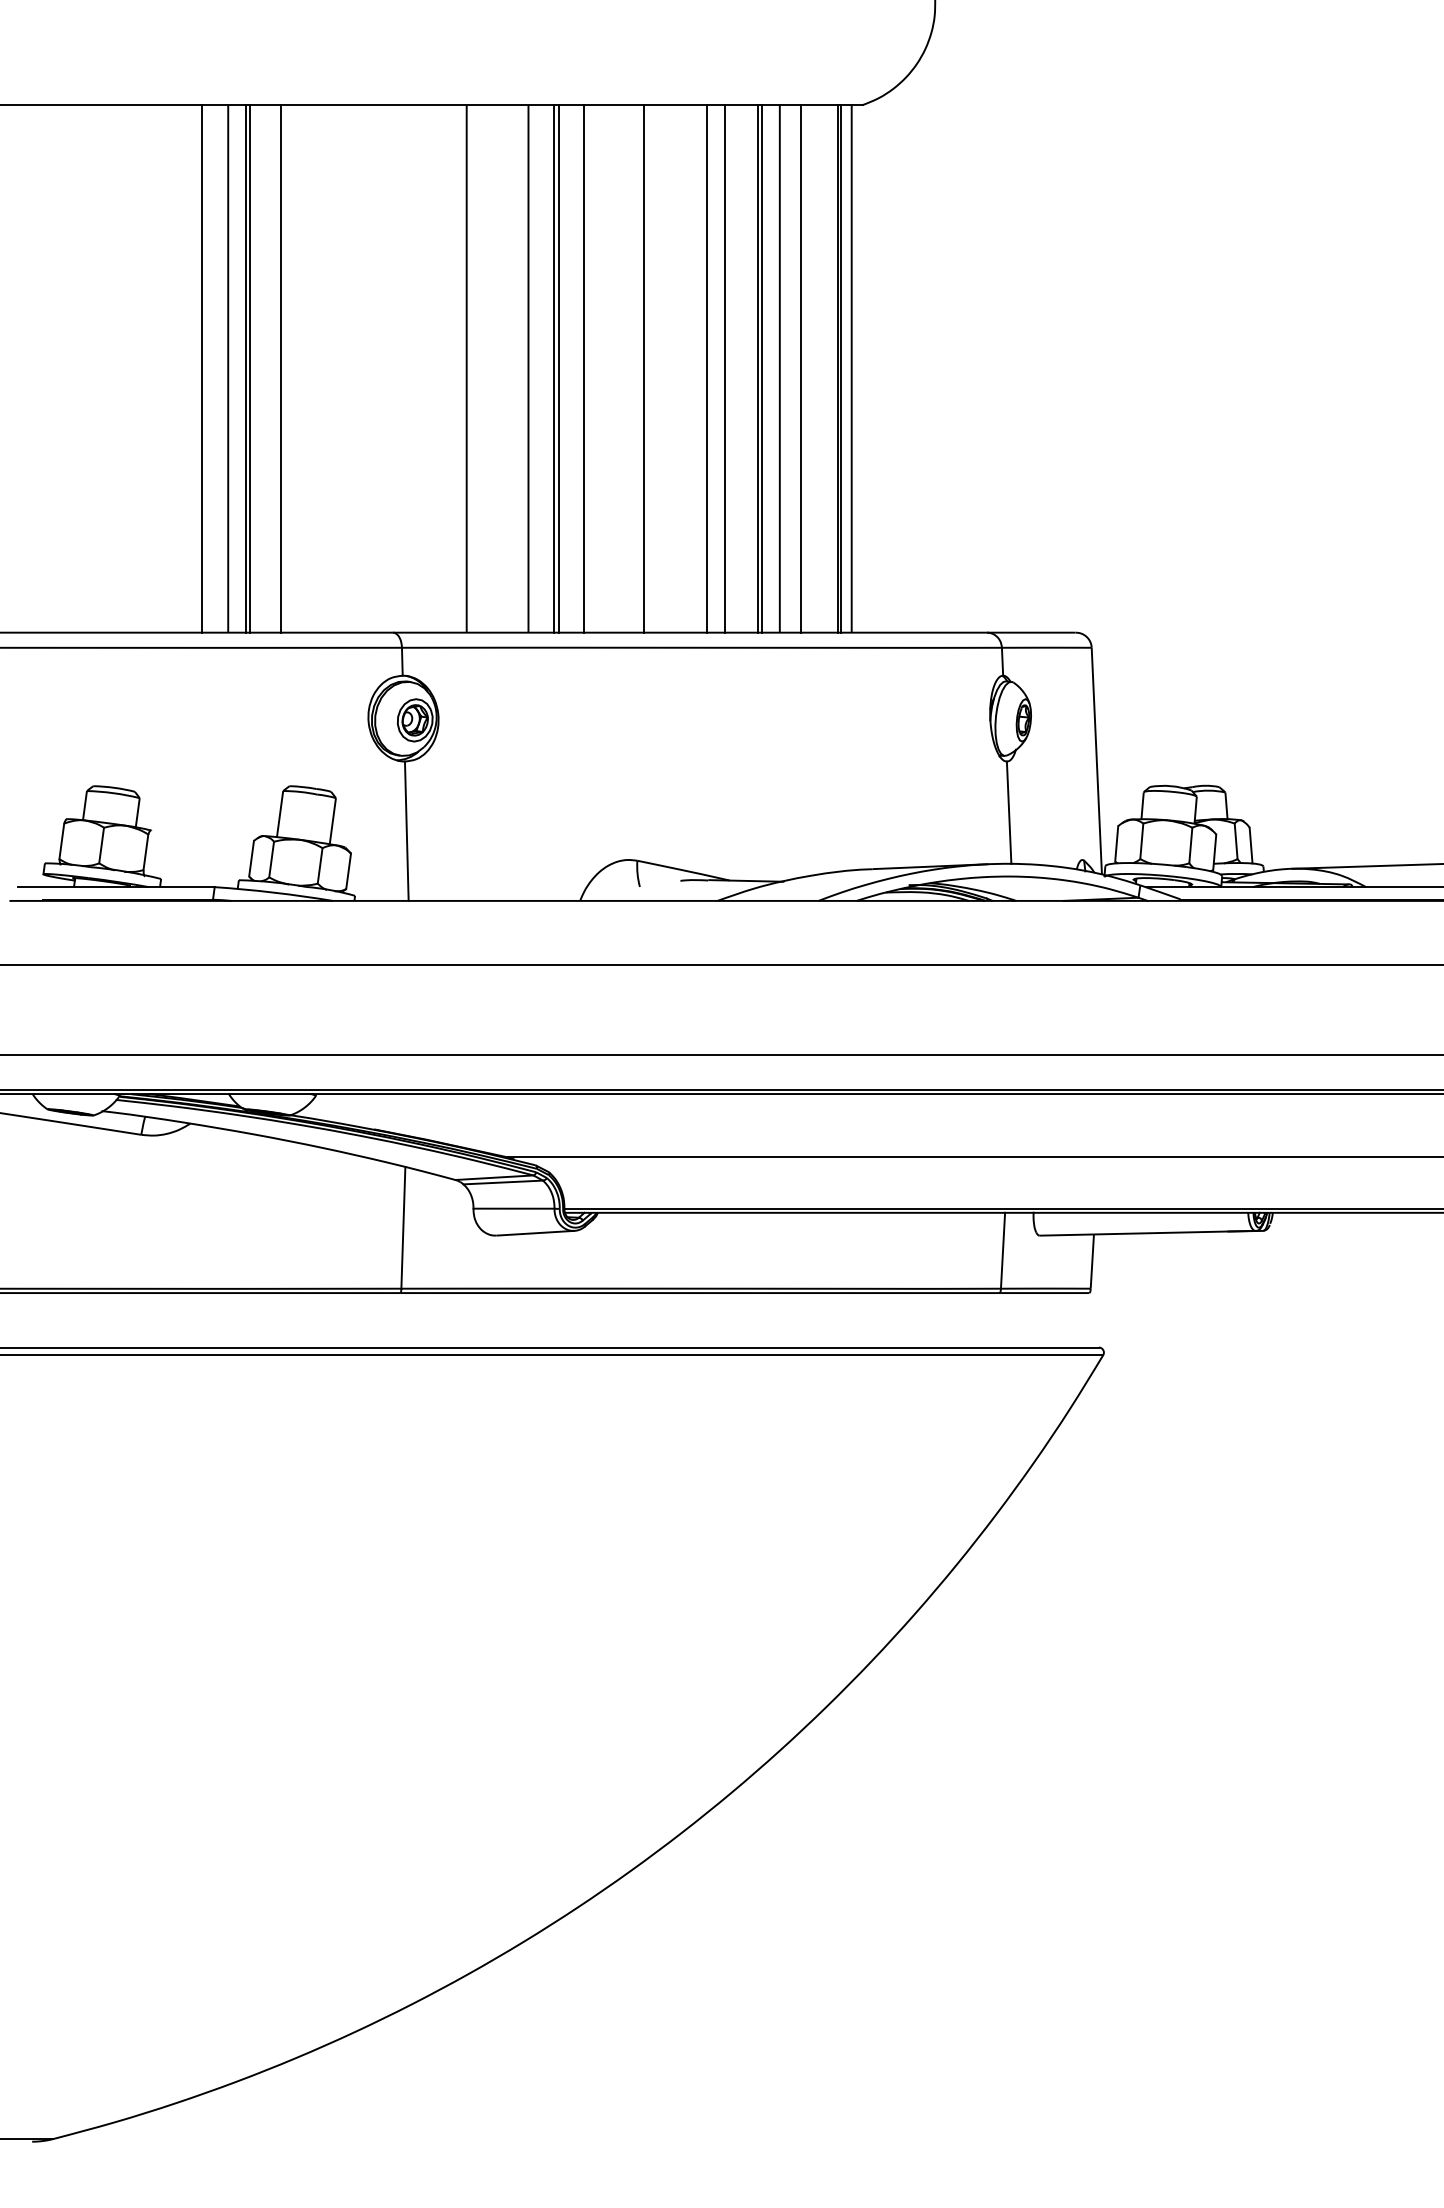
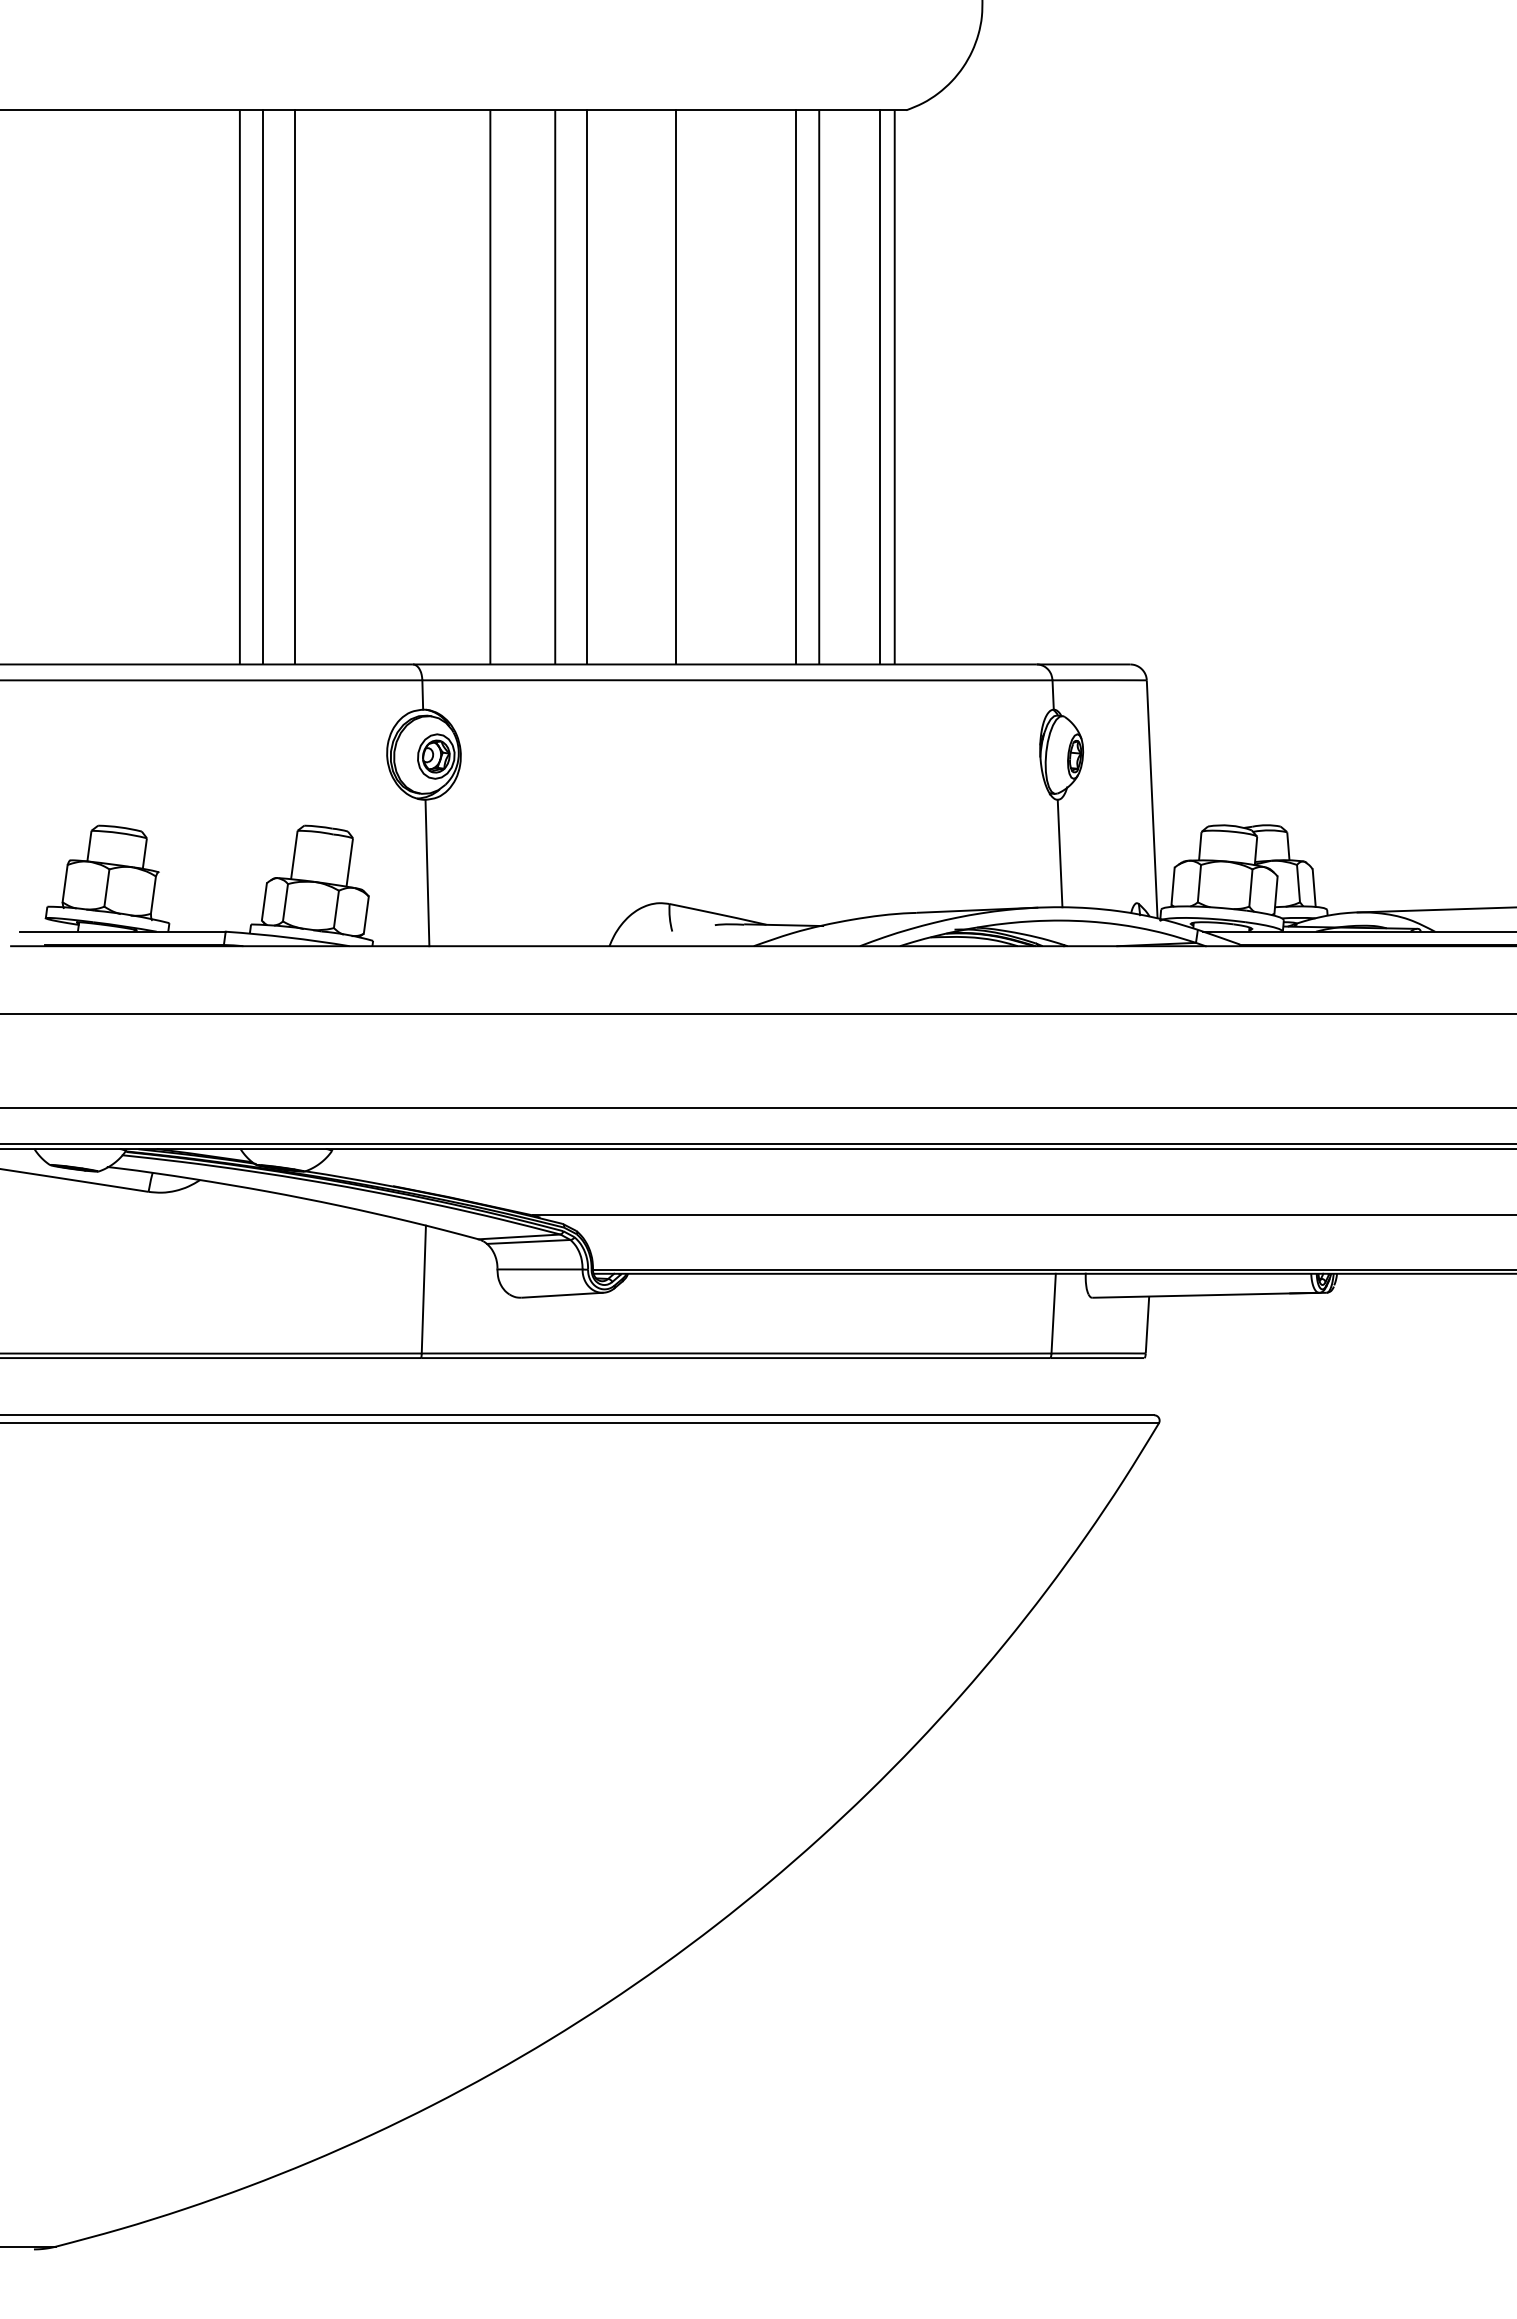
line: (202, 368) -> (212, 387), removed
line: (245, 368) -> (258, 387), removed
line: (554, 368) -> (582, 387), removed
line: (583, 368) -> (613, 387), removed
line: (706, 368) -> (742, 387), removed
line: (725, 368) -> (762, 387), removed
line: (761, 368) -> (800, 387), removed
line: (801, 368) -> (841, 387), removed
line: (841, 368) -> (883, 387), removed

